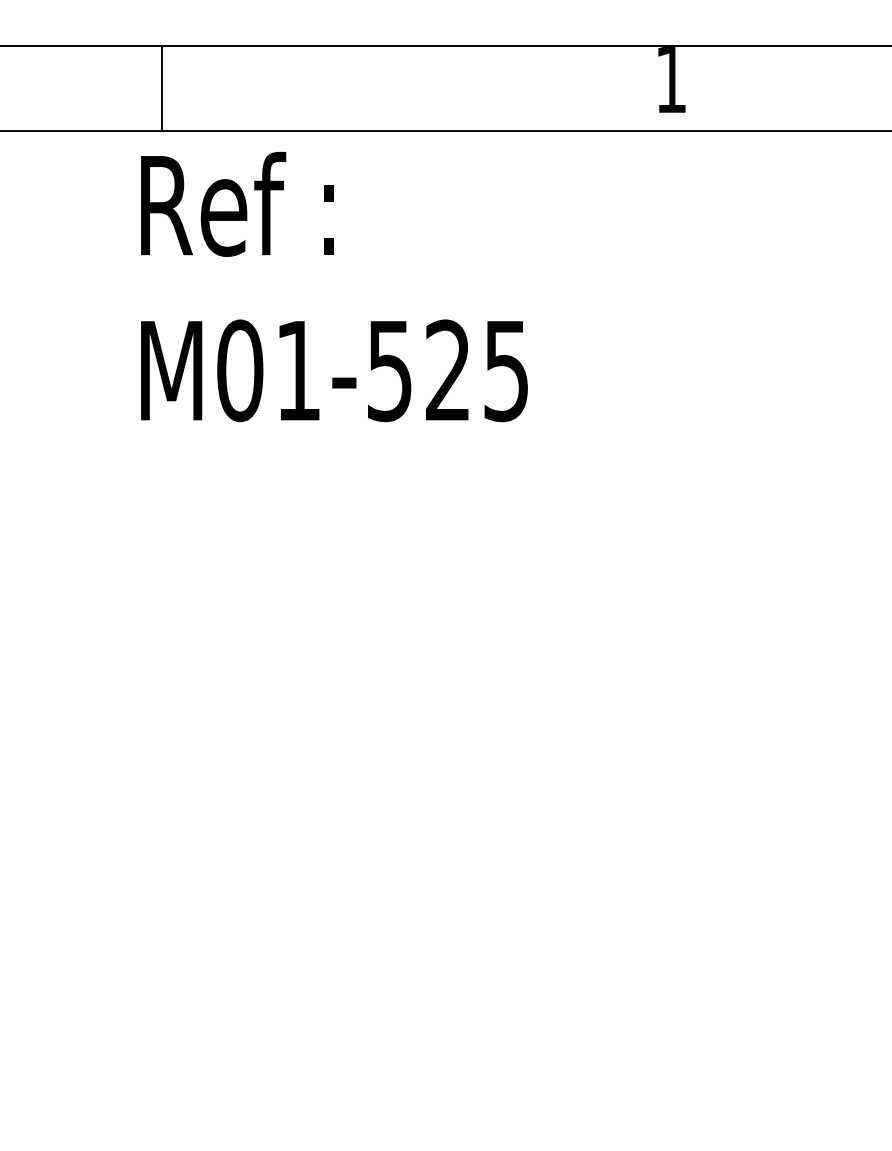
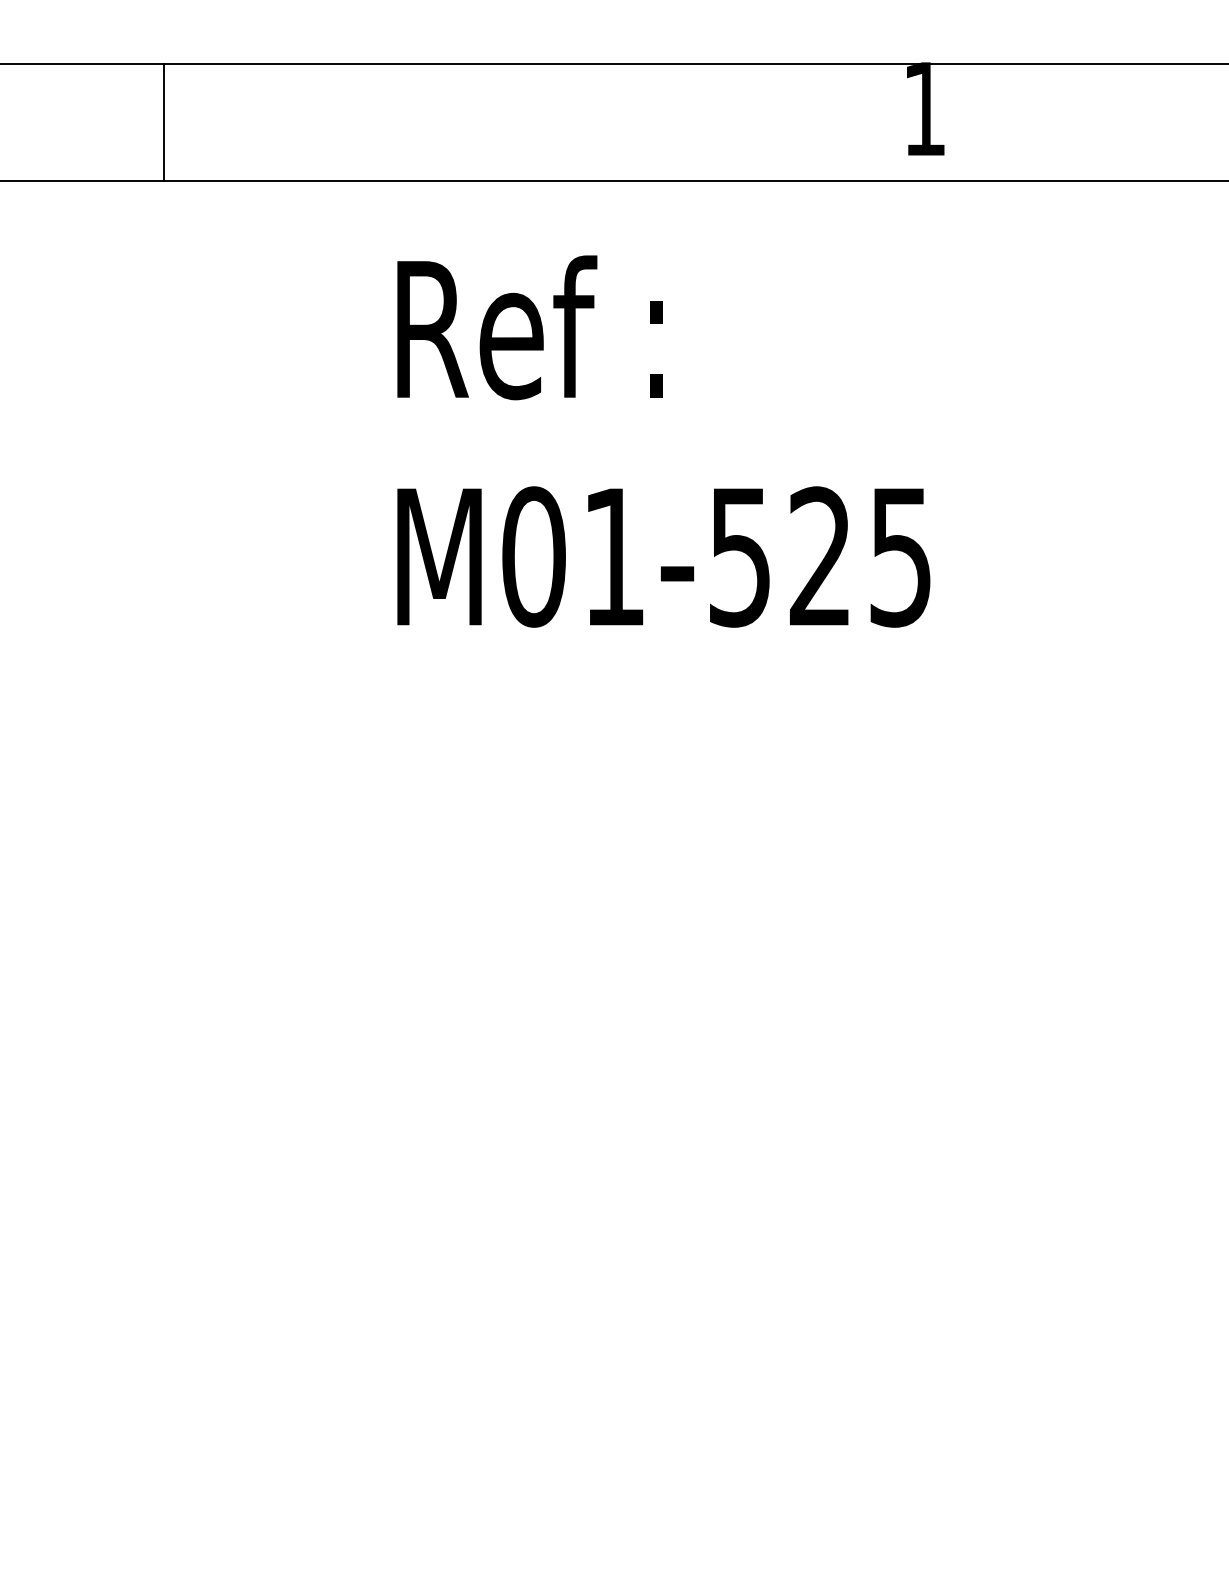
line: (162, 88) -> (163, 122), moved
text: (334, 286) -> (663, 441), moved

